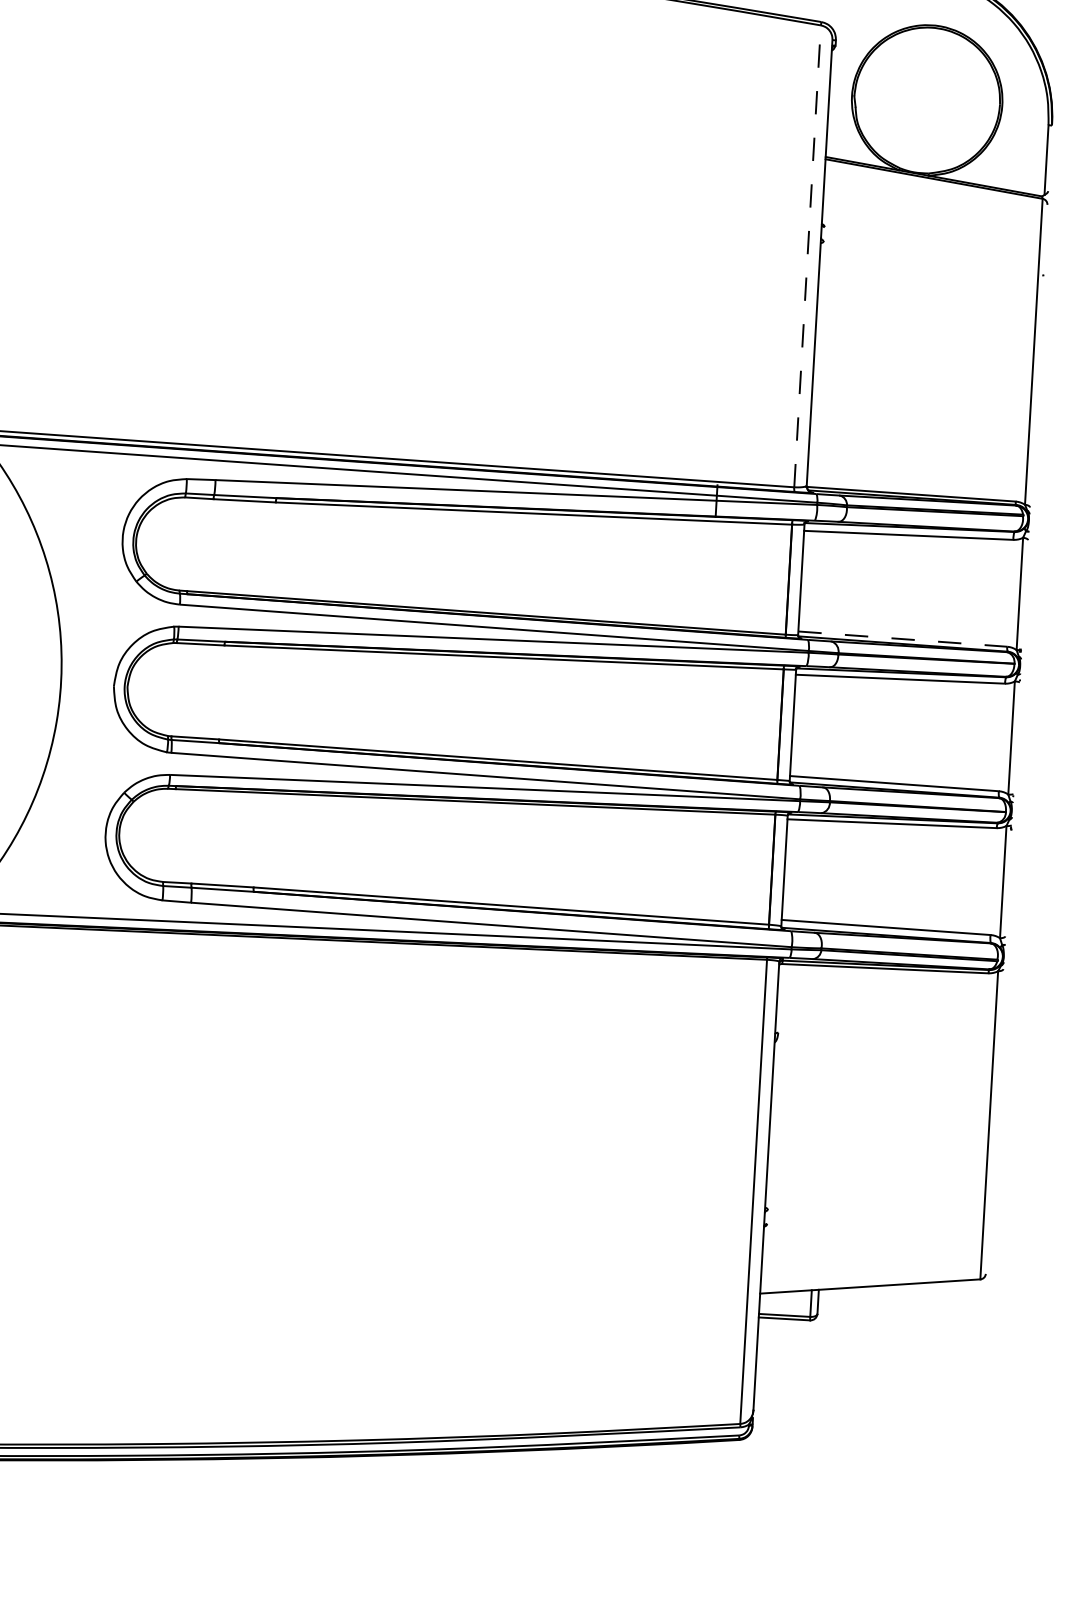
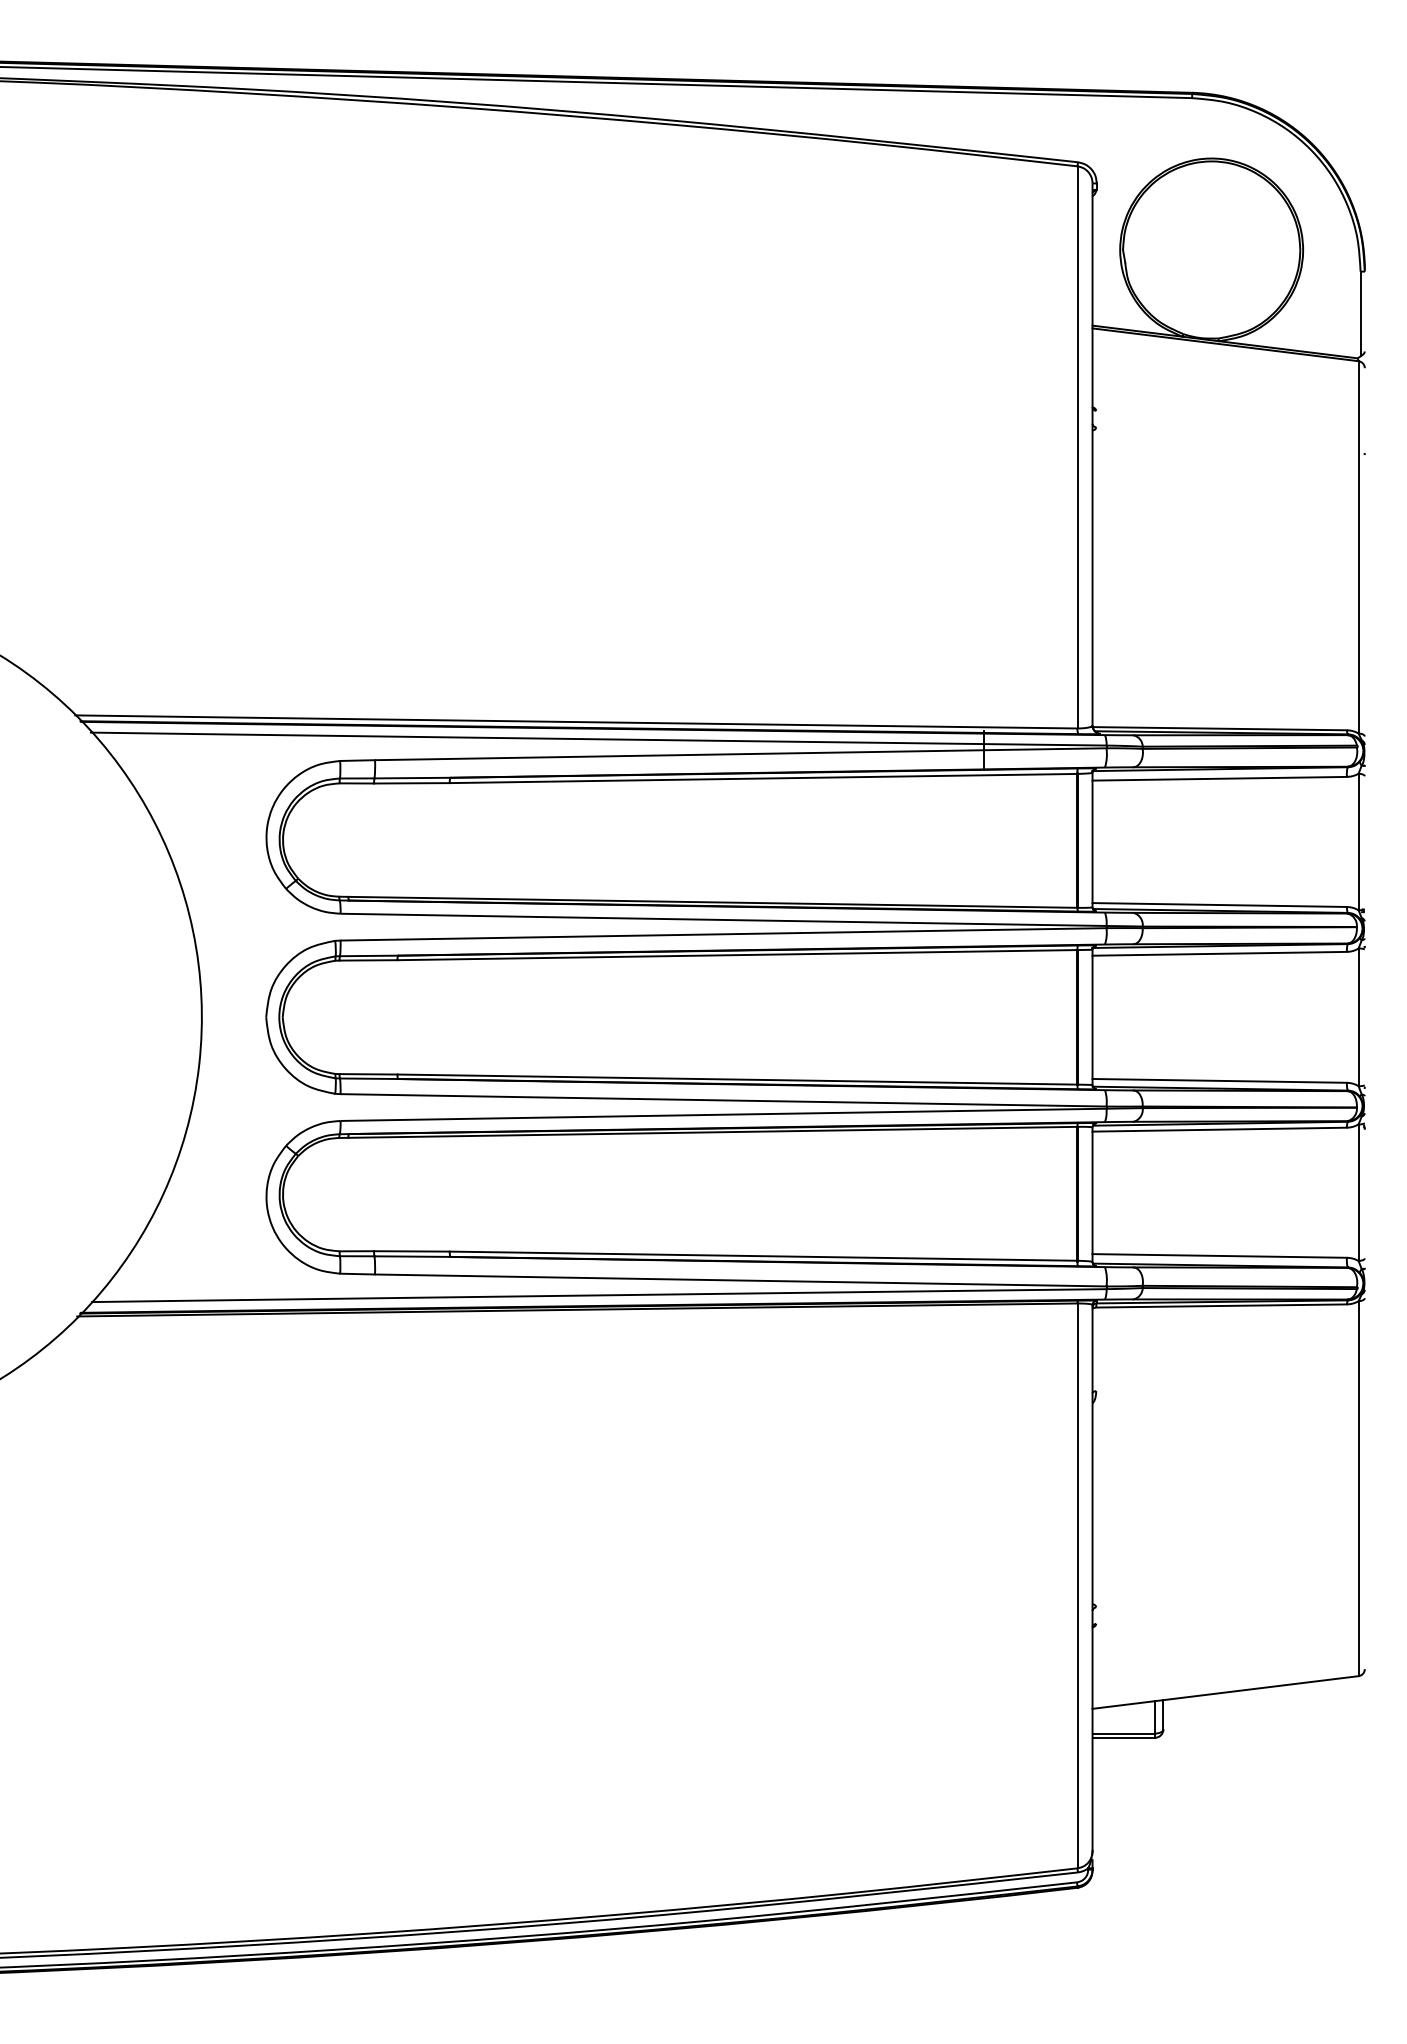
line: (807, 255) -> (1077, 446), dashed -> solid
line: (903, 639) -> (1220, 905), dashed -> solid

